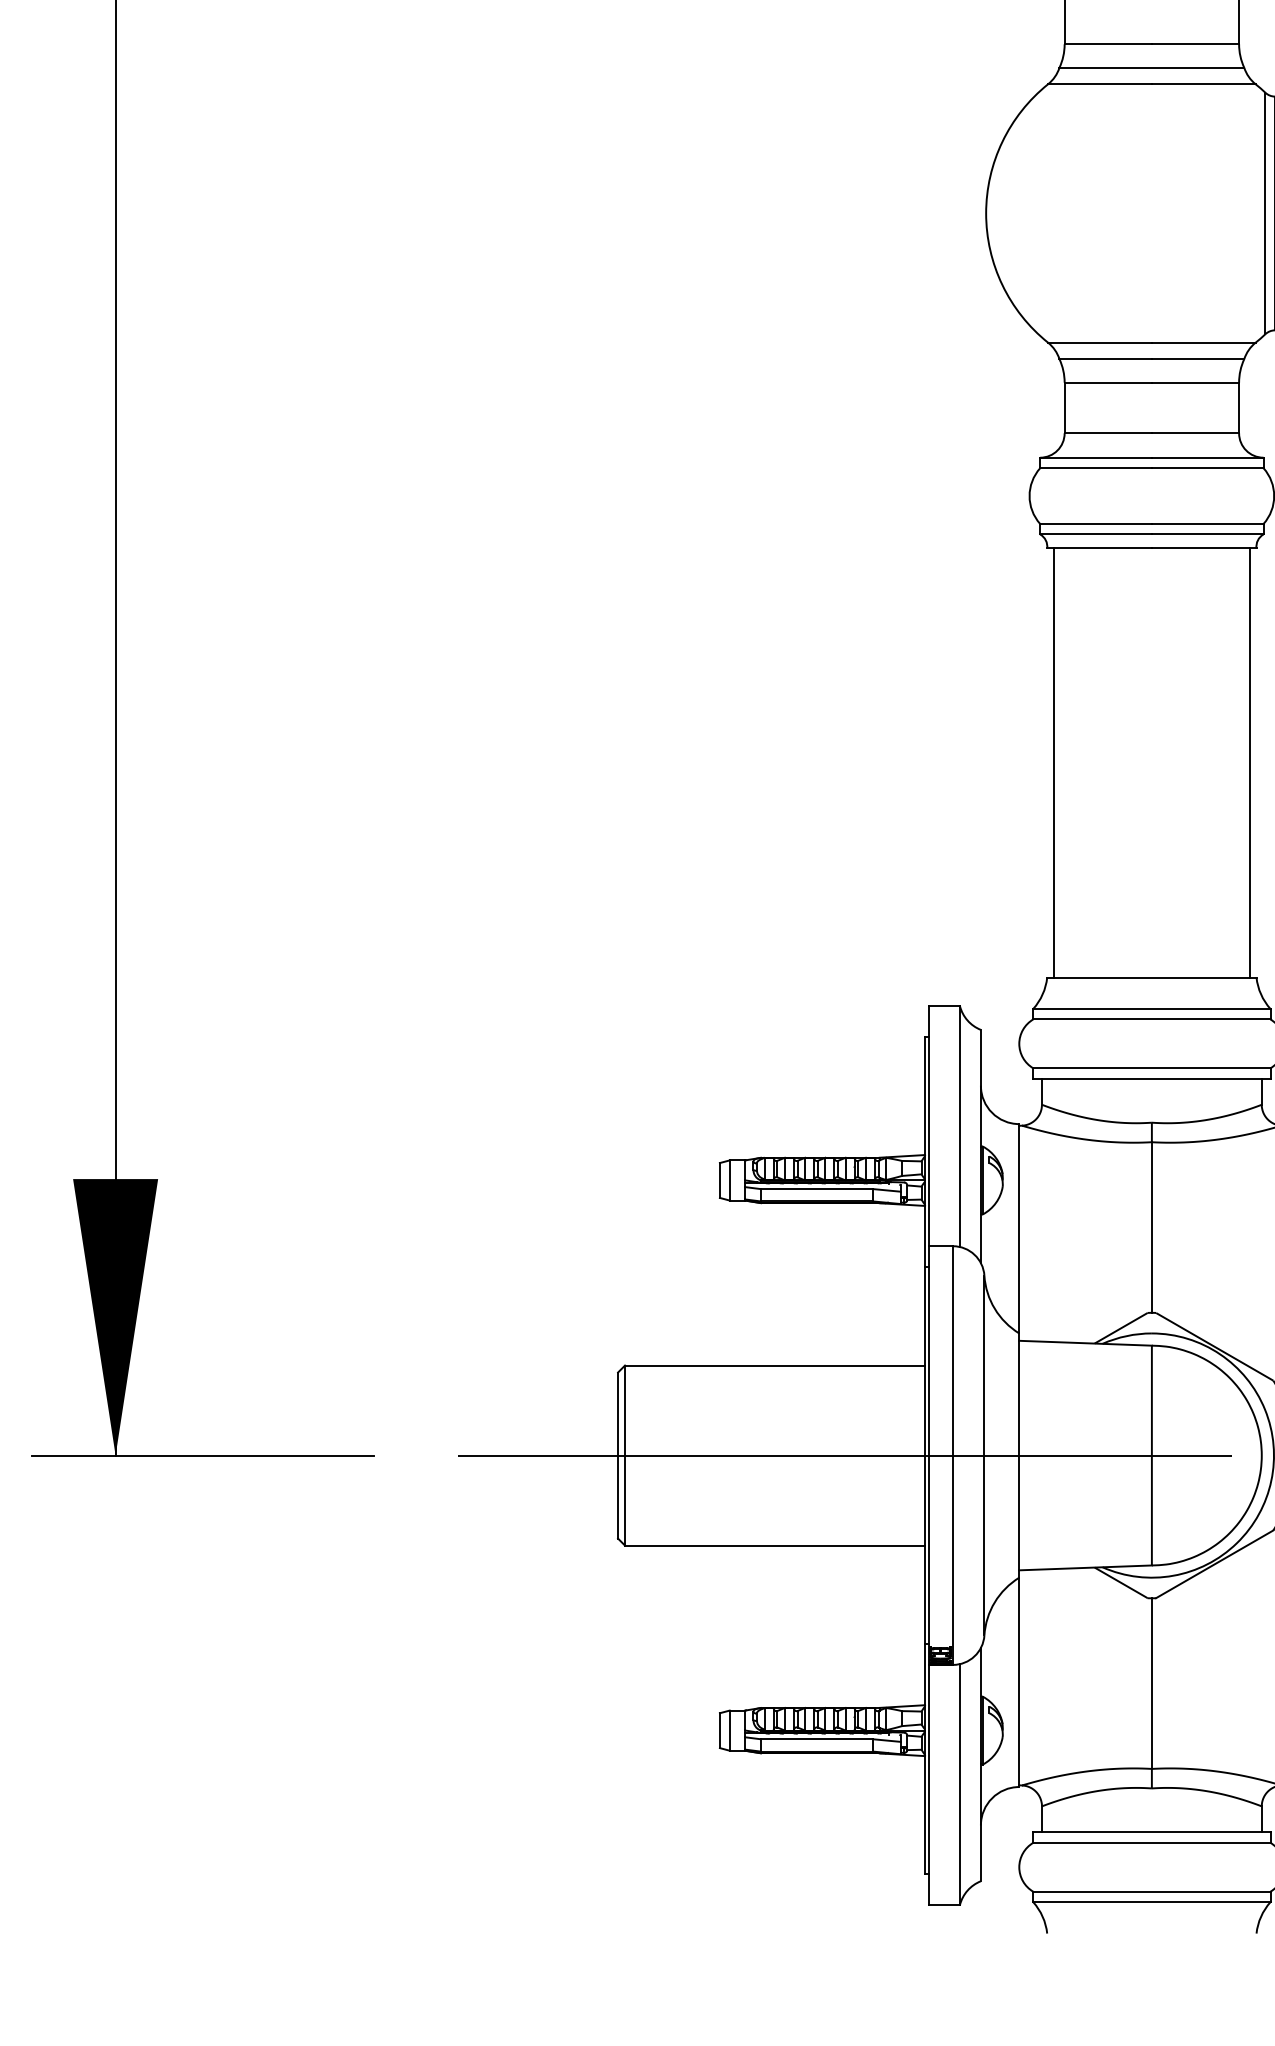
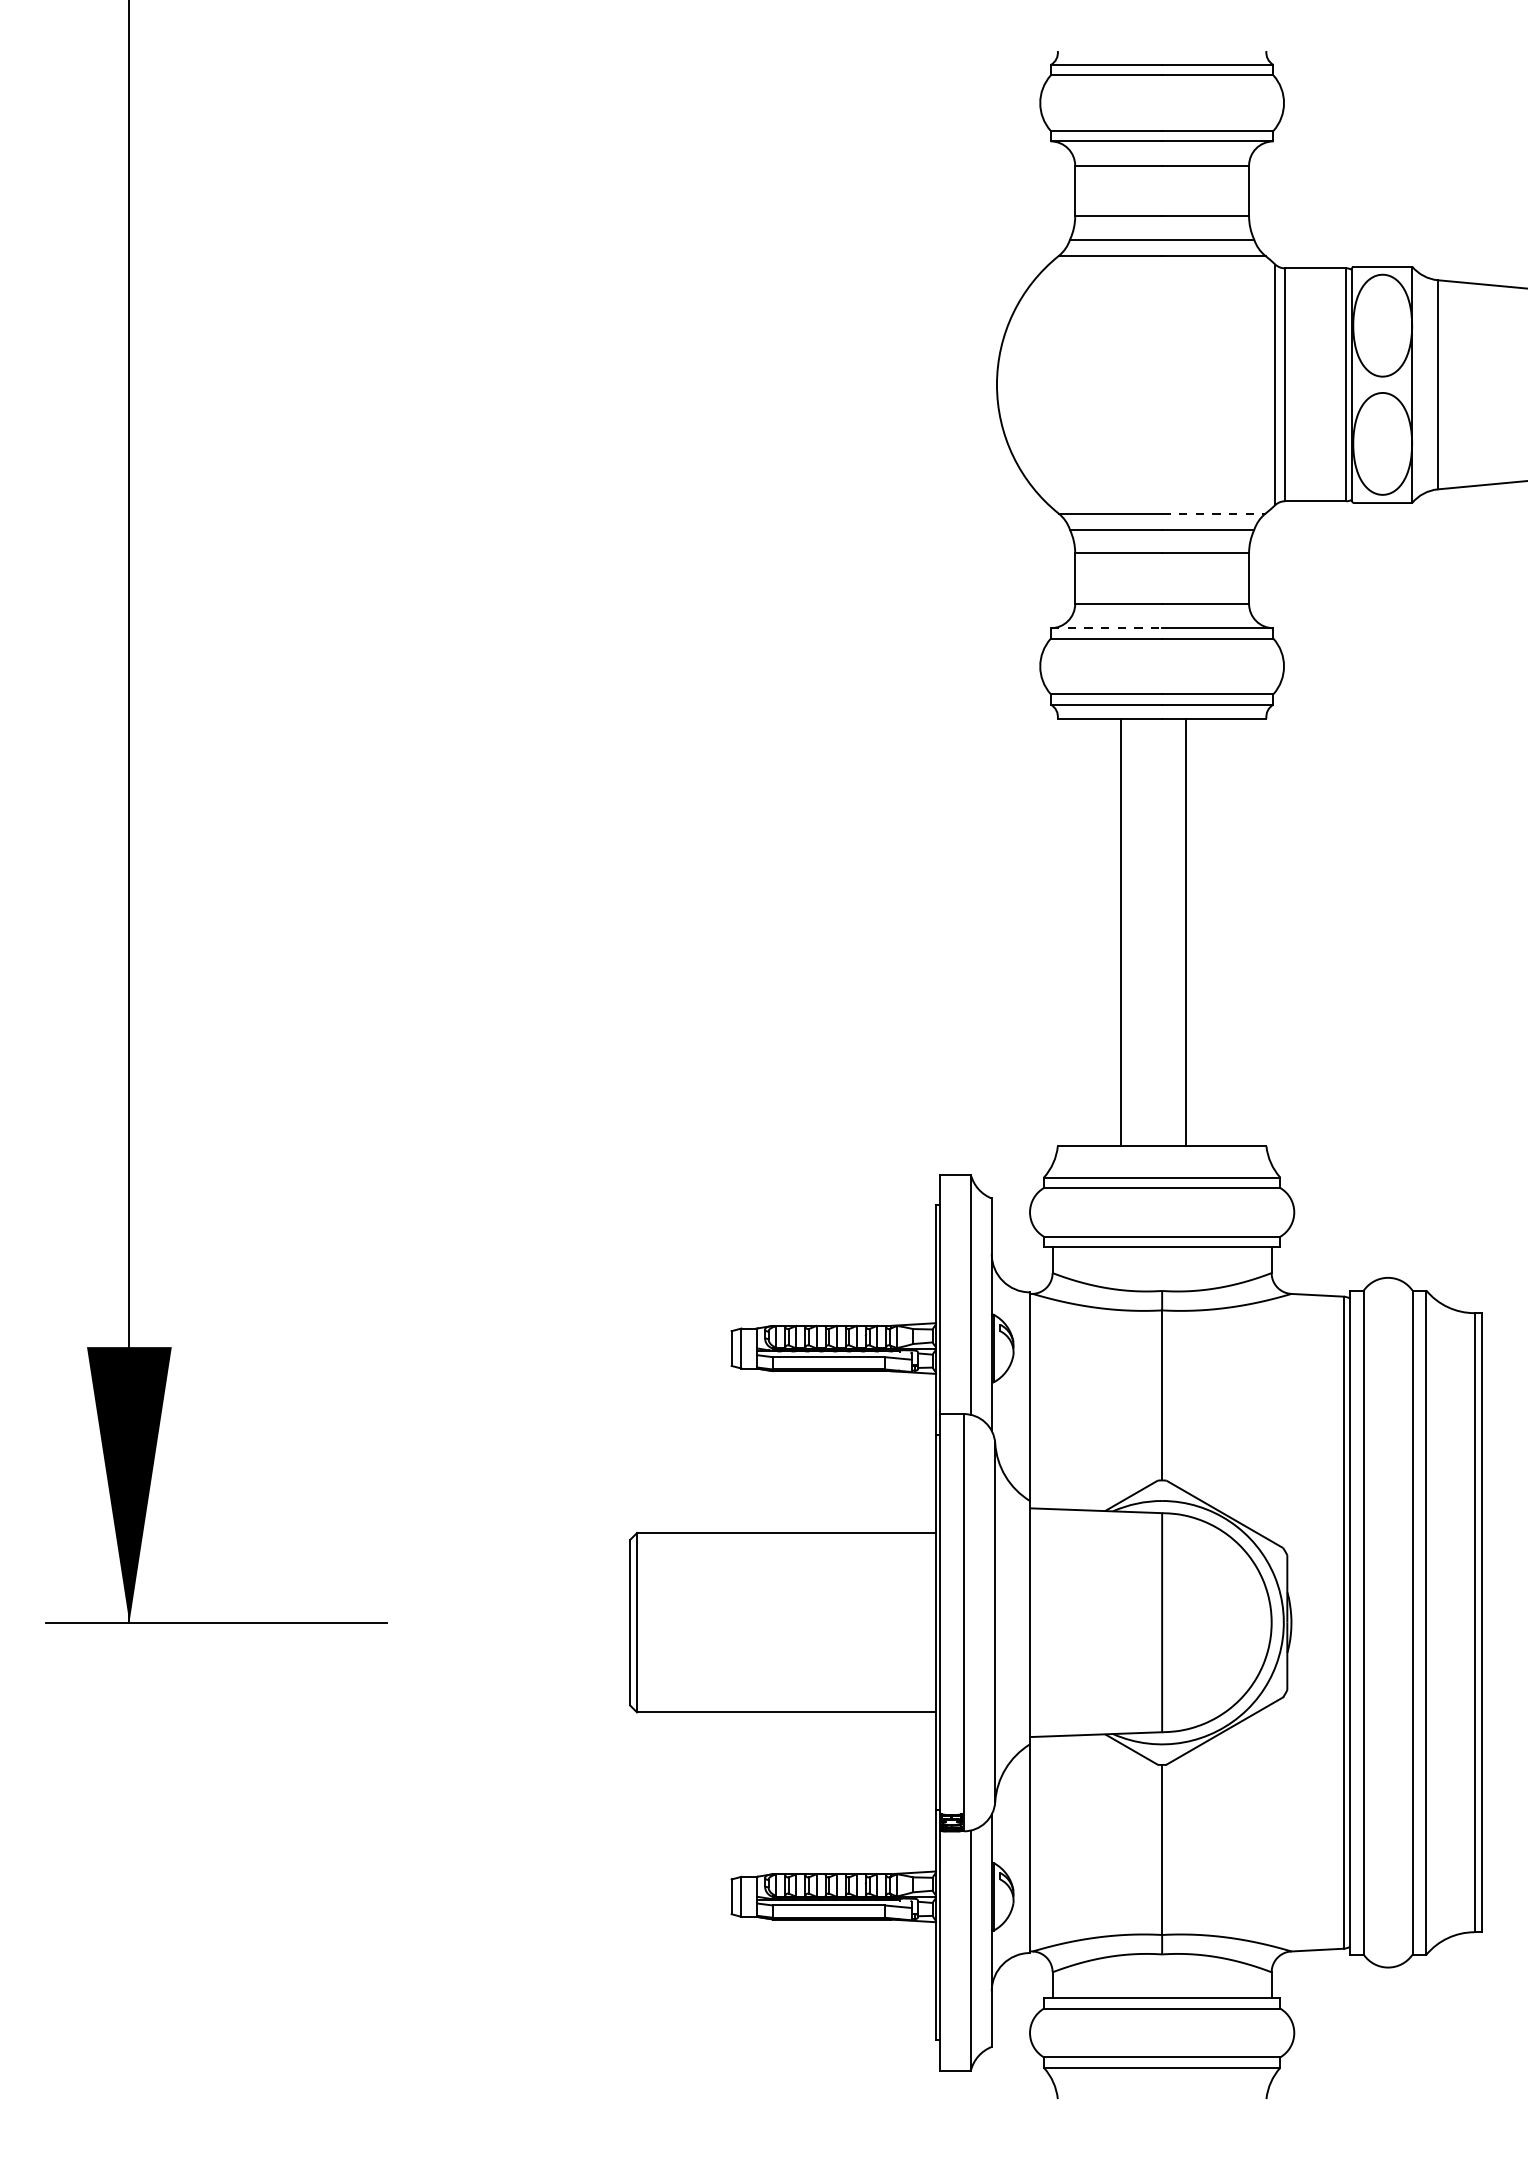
line: (1203, 342) -> (1213, 513), solid -> dashed
line: (1096, 457) -> (1106, 628), solid -> dashed
line: (1053, 763) -> (1120, 932), moved
line: (1249, 763) -> (1185, 932), moved
line: (845, 1455) -> (856, 1622), removed

